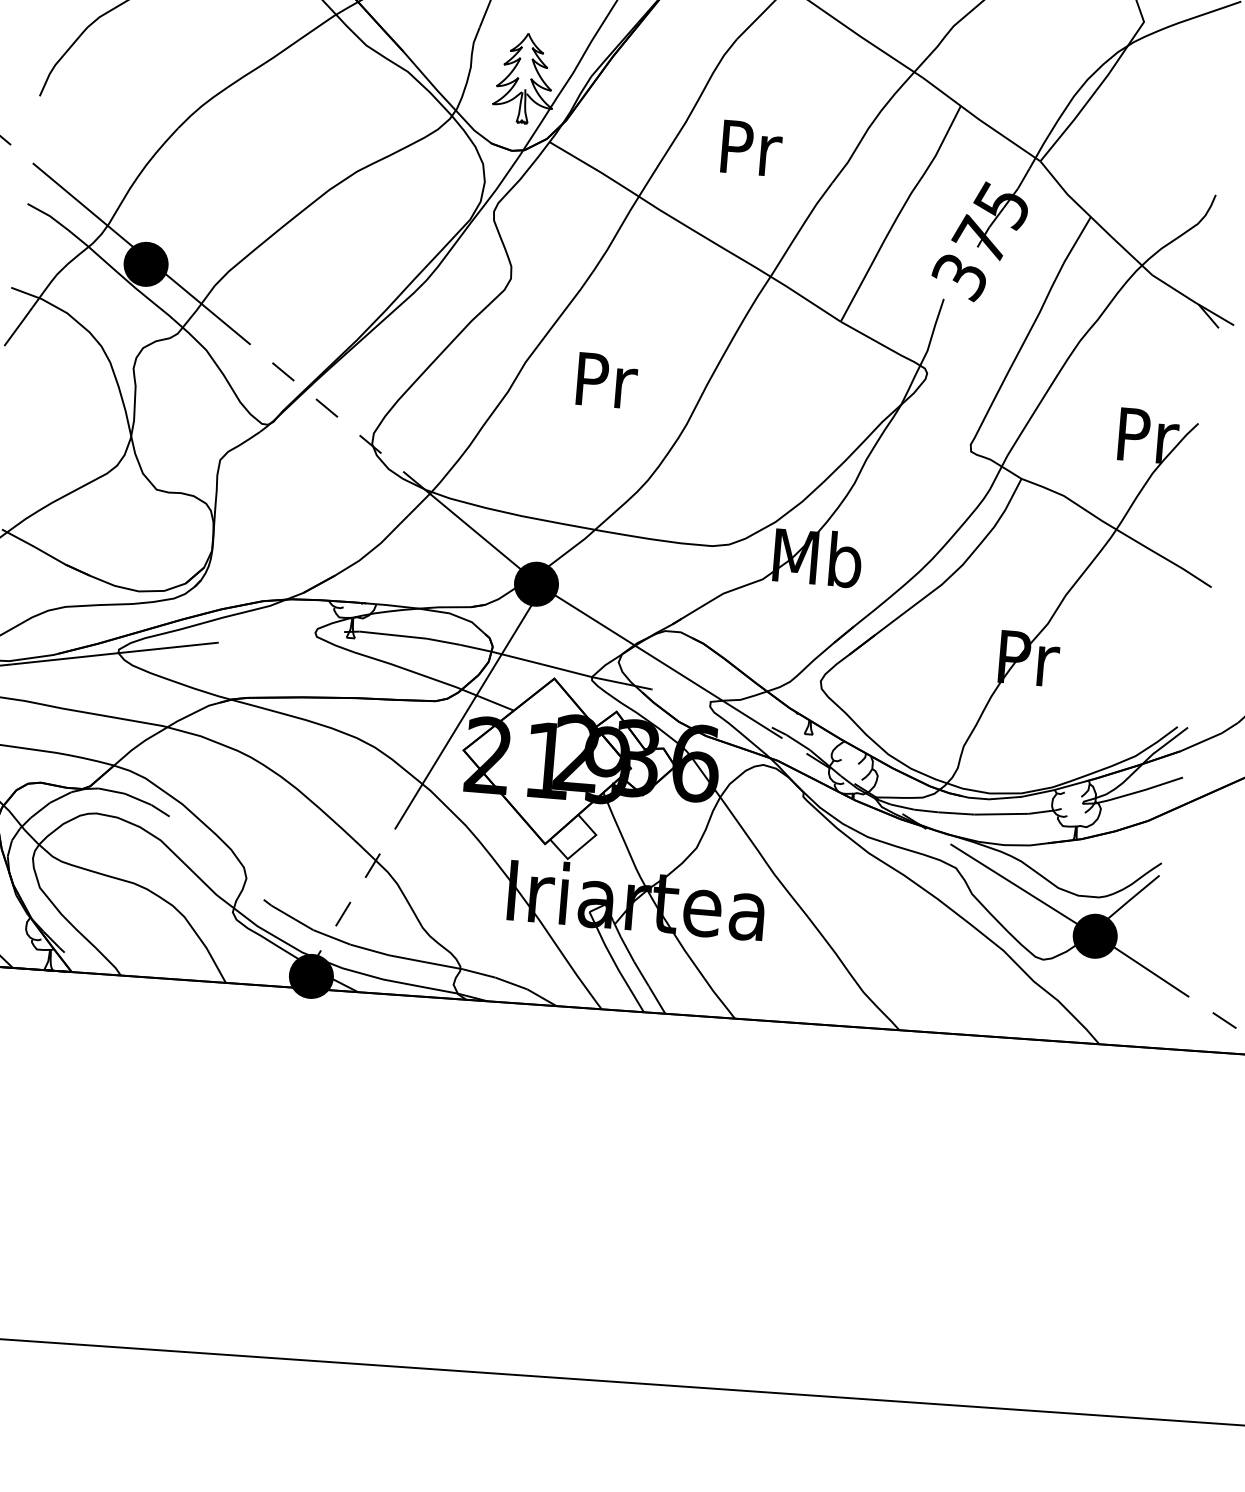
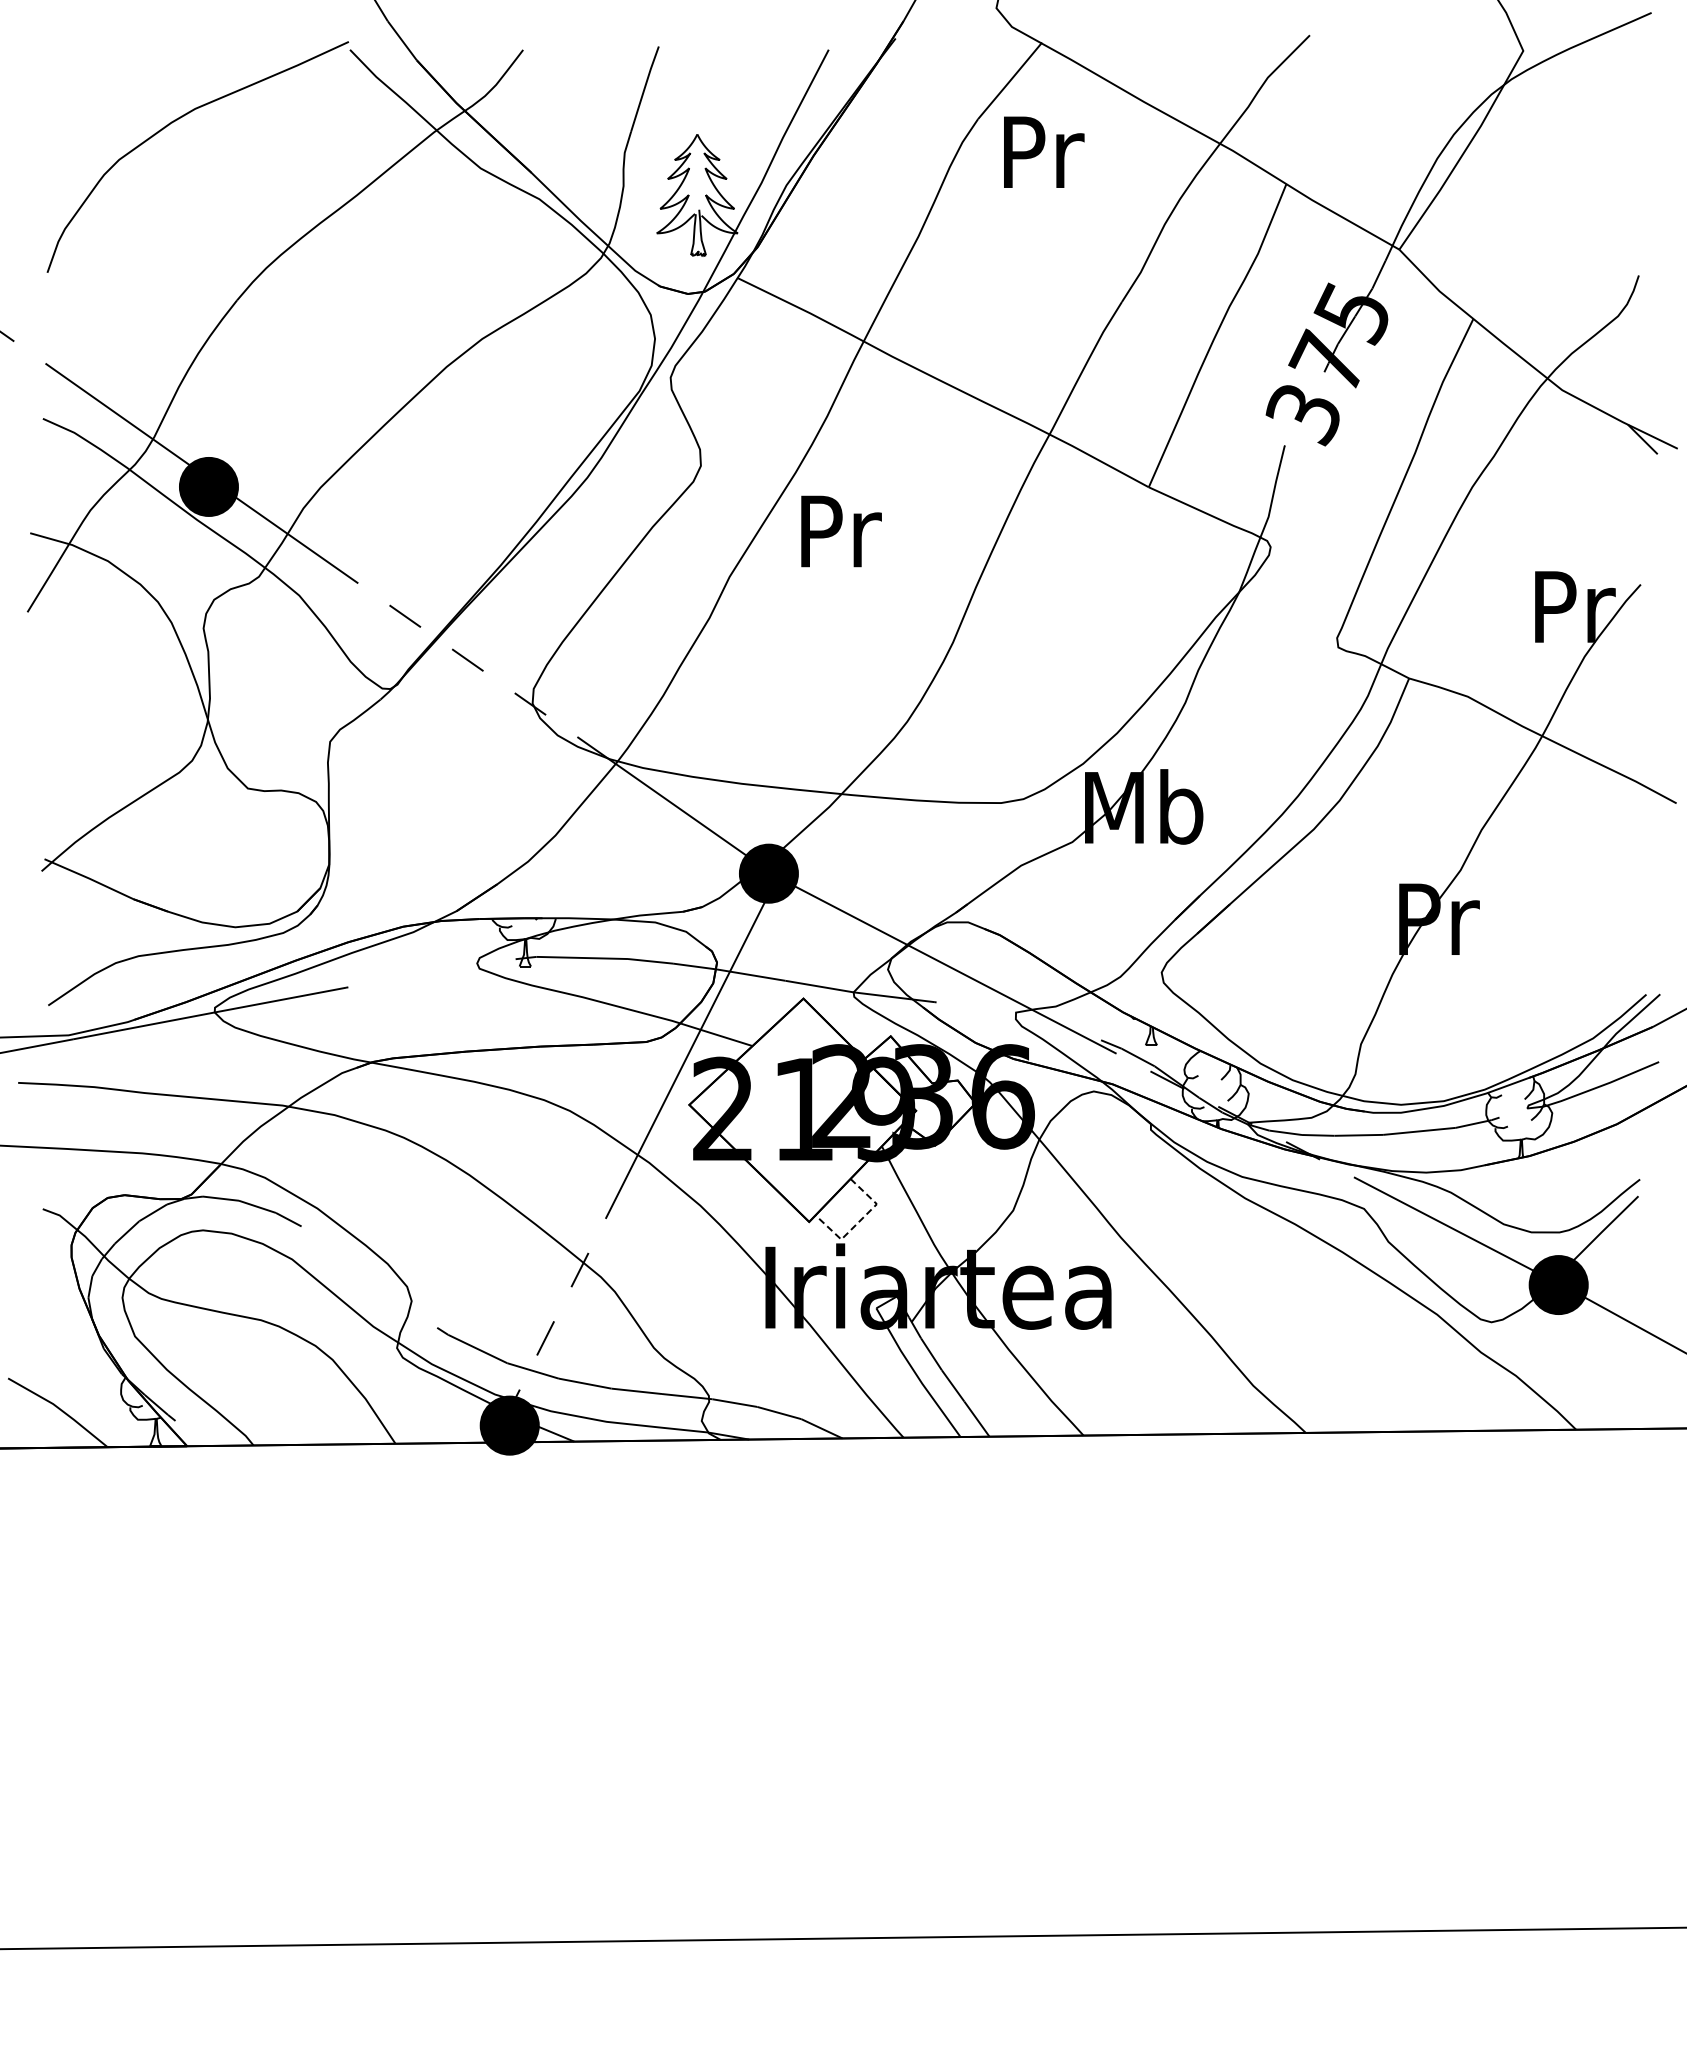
text: (752, 147) -> (1044, 151), moved
text: (607, 380) -> (841, 531), moved
line: (582, 846) -> (859, 1221), solid -> dashed

